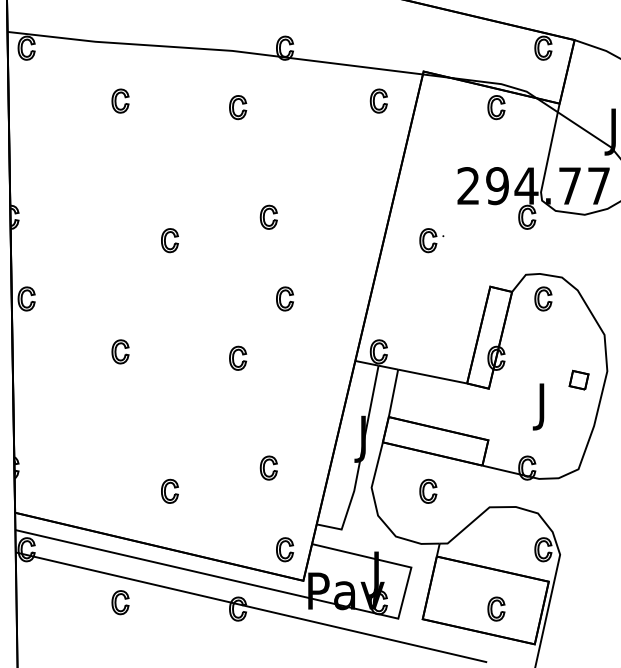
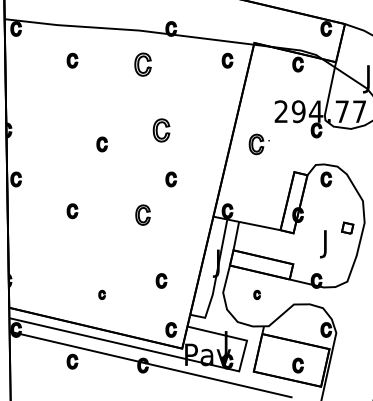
part: (237, 107) -> (142, 64), size x1.6
part: (268, 217) -> (161, 130), size x1.6
part: (430, 240) -> (258, 144), size x1.4
part: (237, 357) -> (142, 214), size x1.4
part: (168, 490) -> (101, 294), size x0.6
part: (427, 490) -> (256, 294), size x0.6

